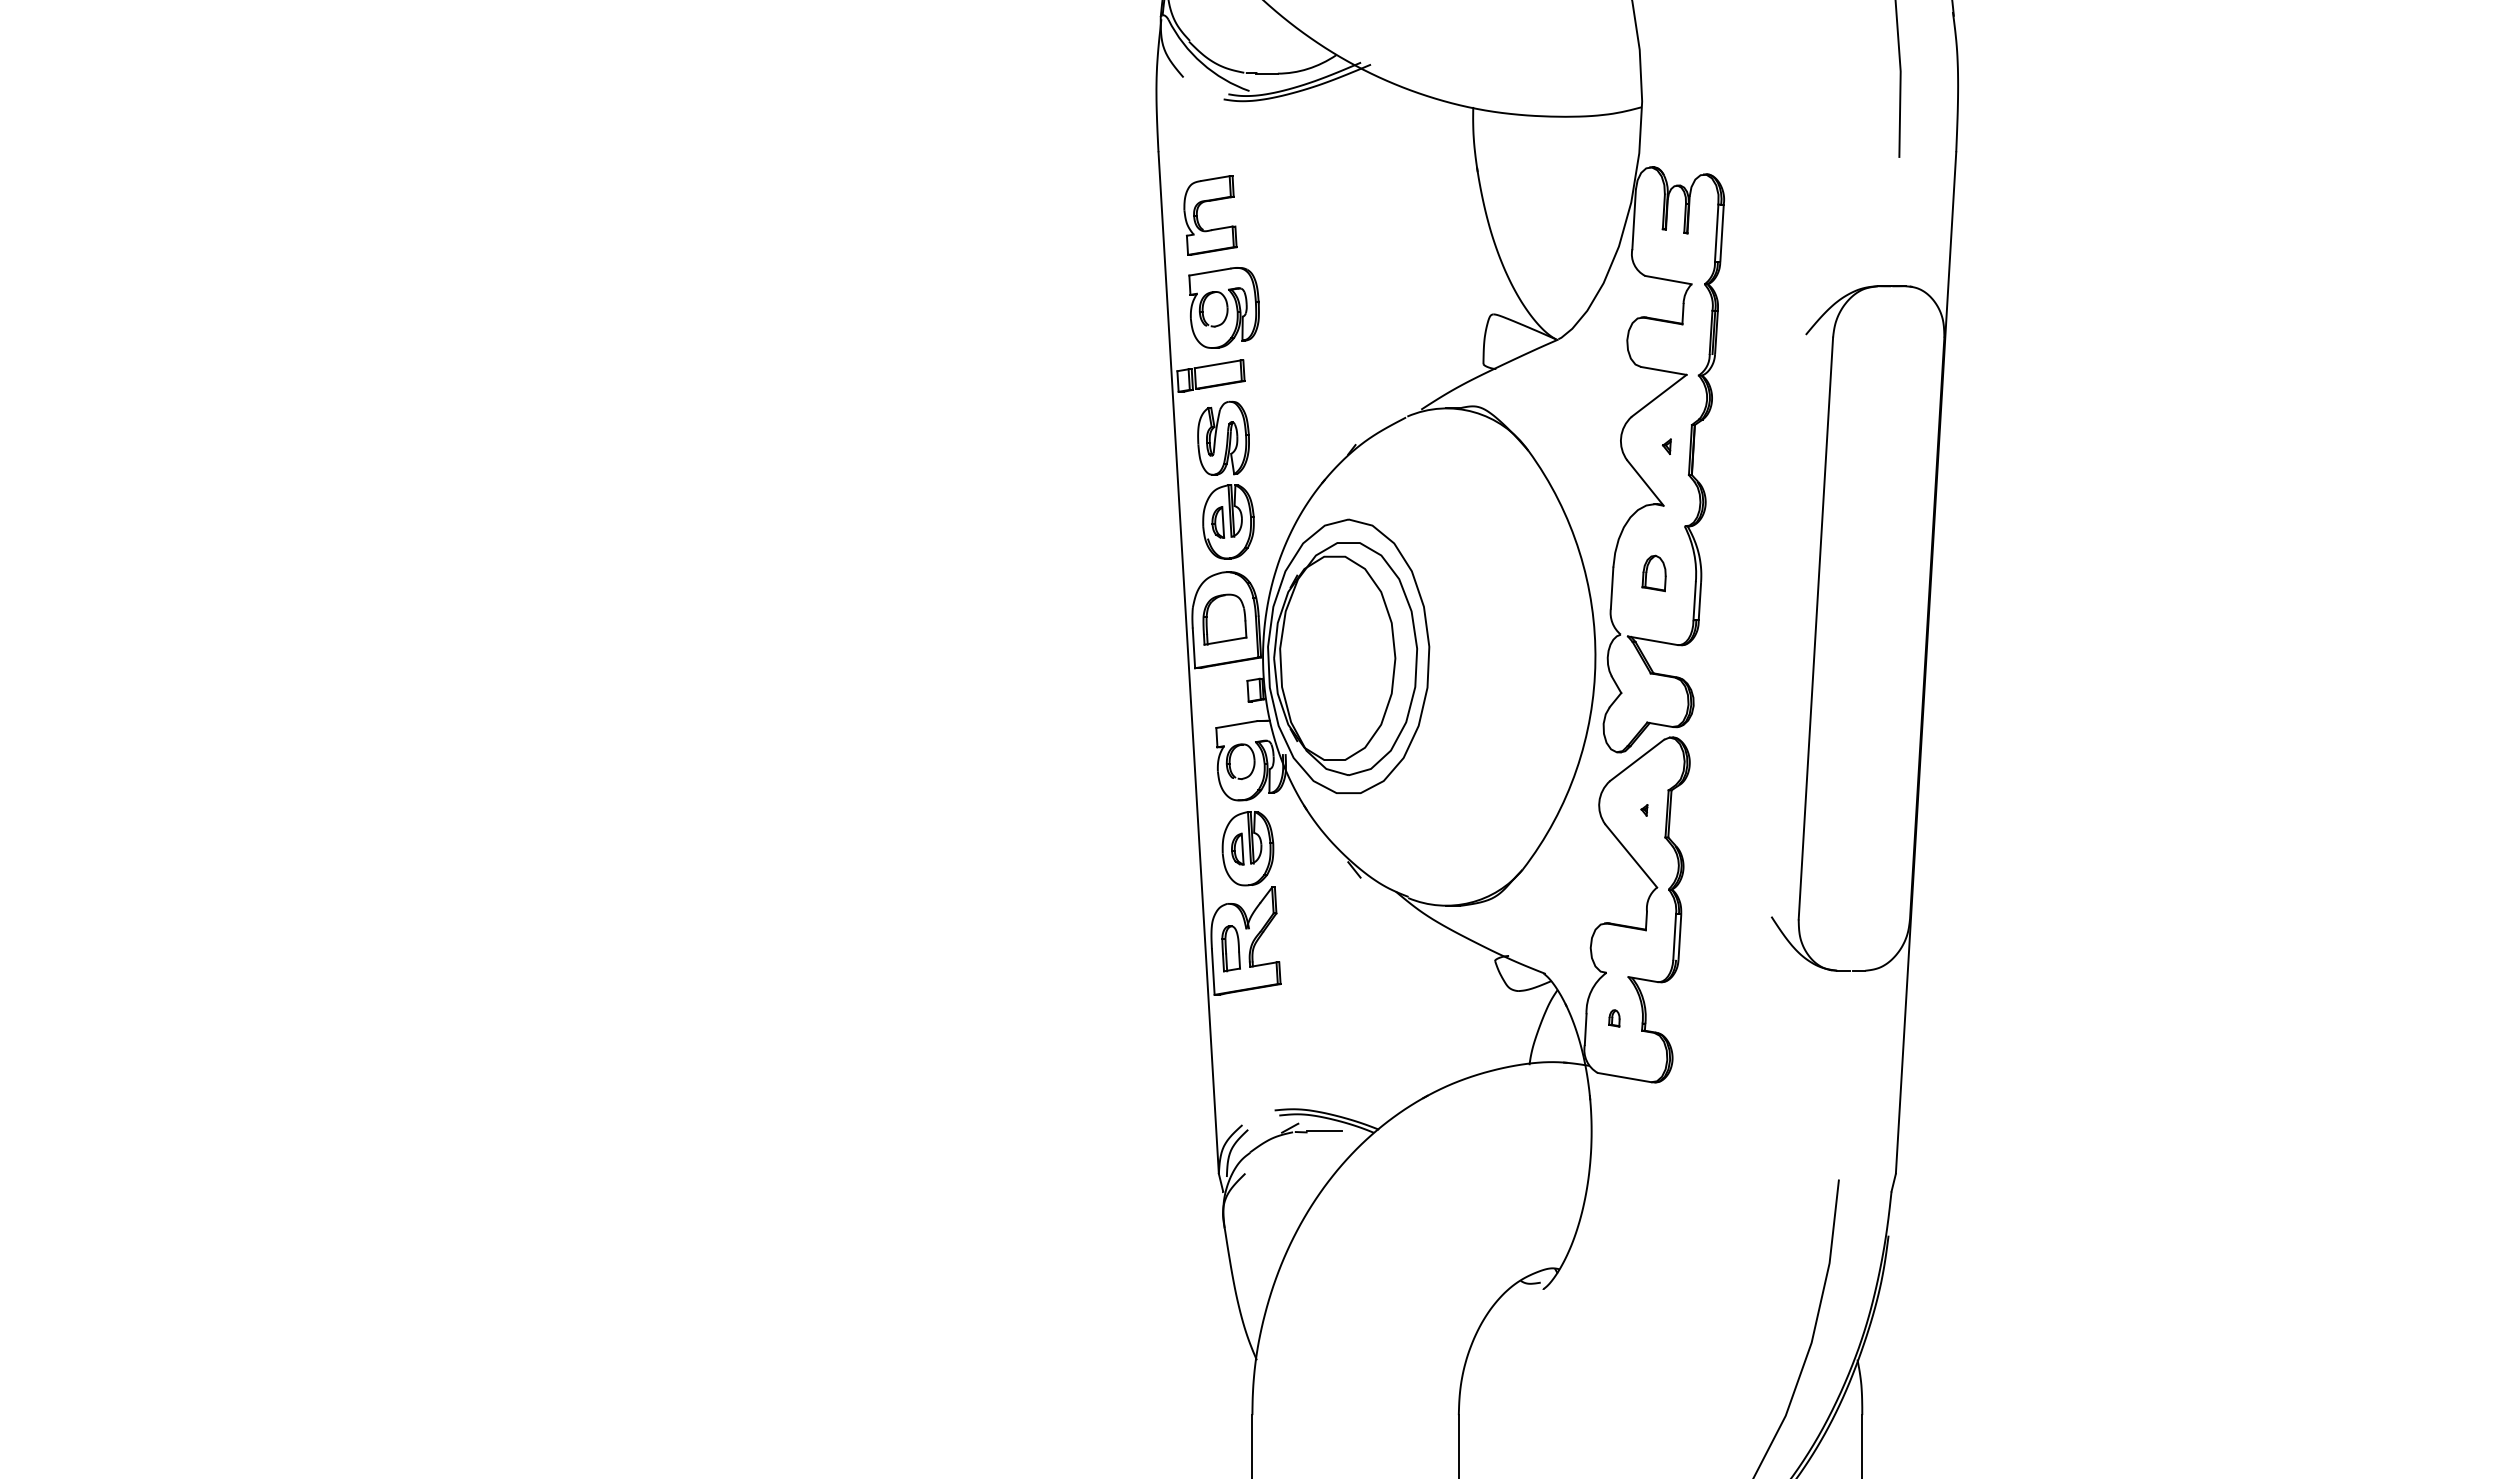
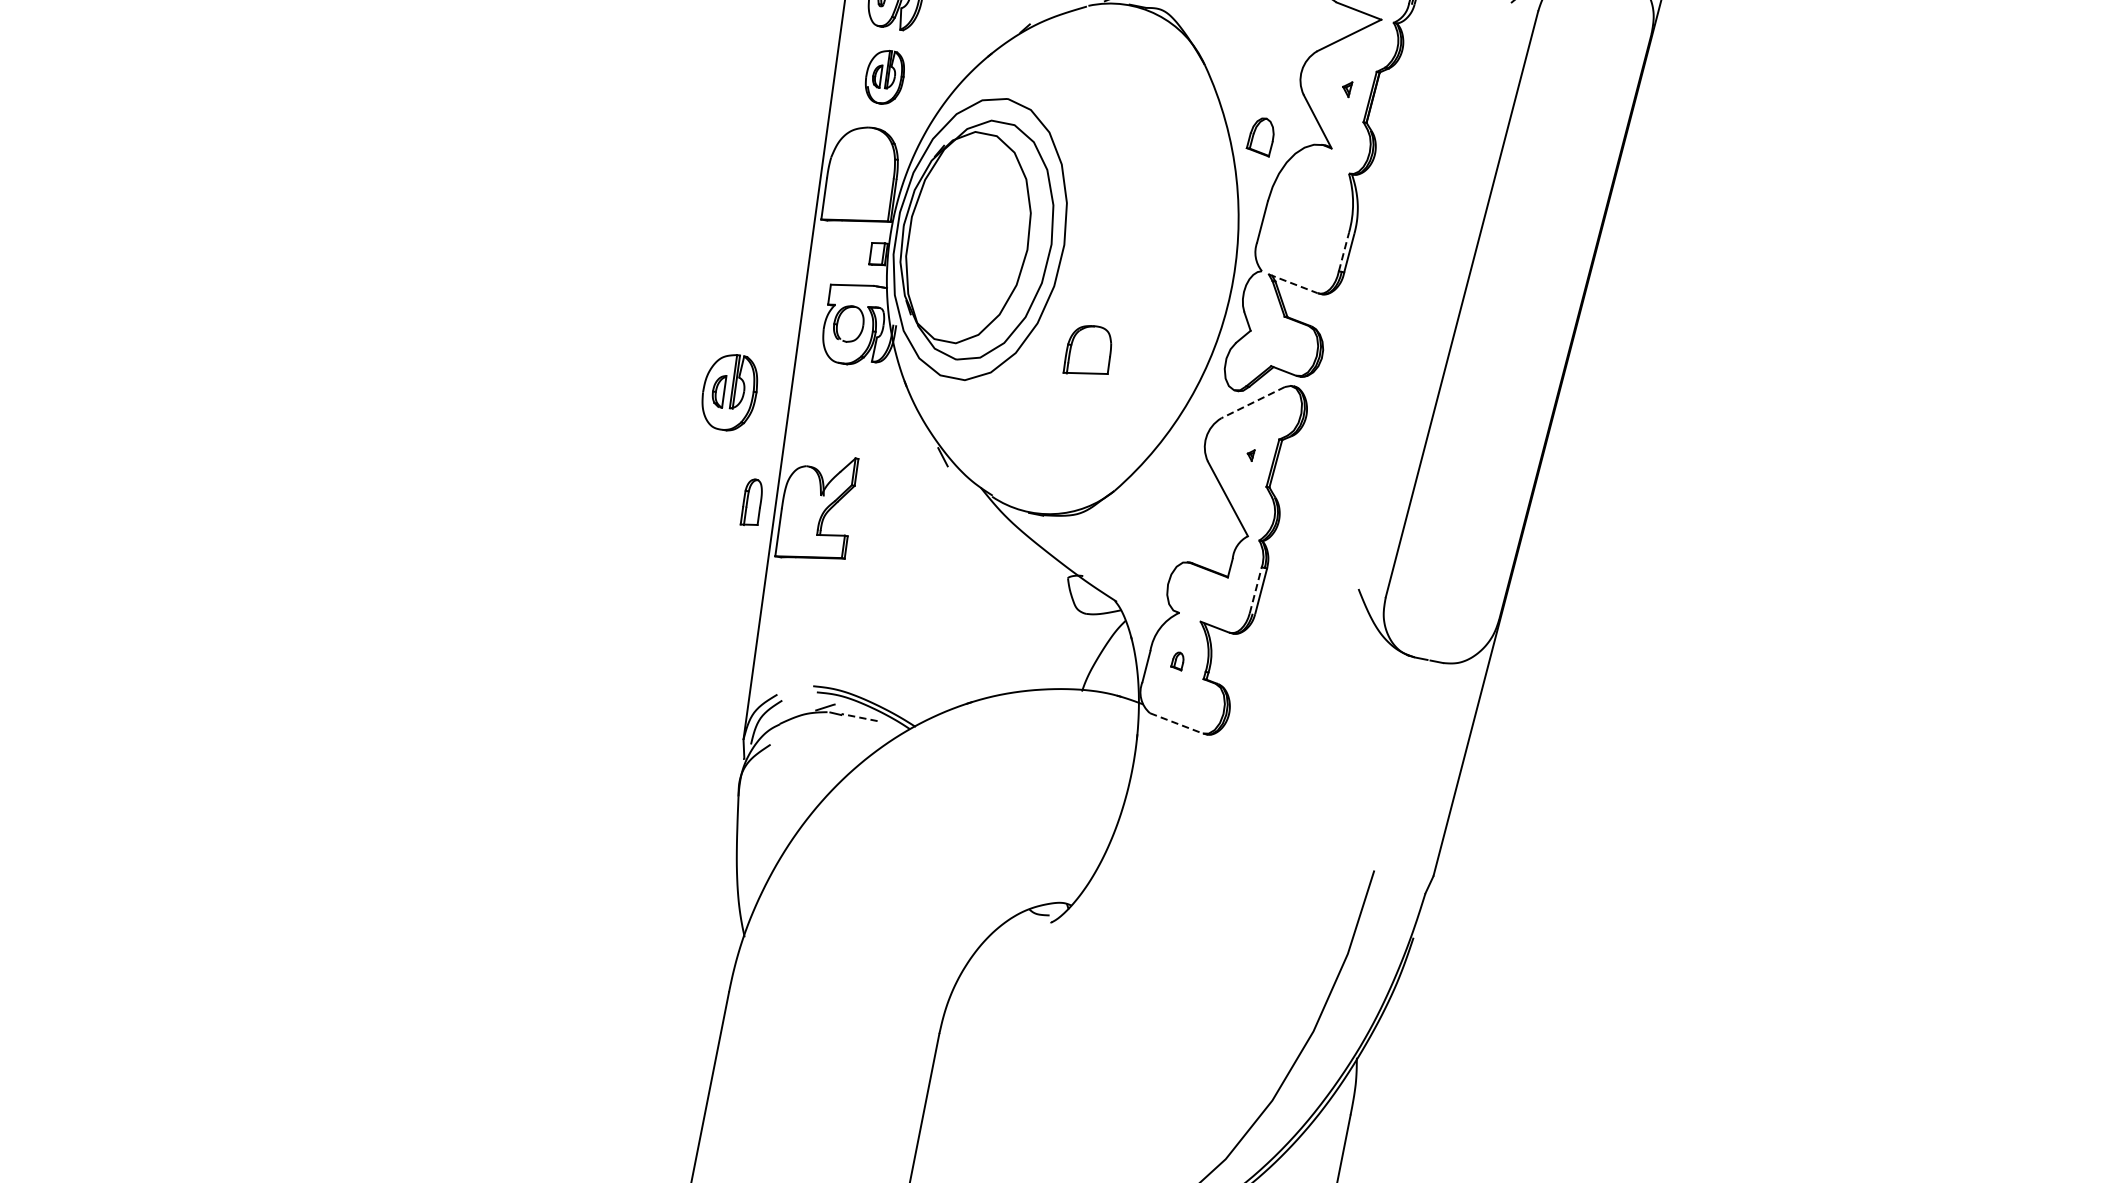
part: (1228, 521) -> (884, 76), size x0.7
part: (1653, 573) -> (1260, 136), moved
line: (1694, 600) -> (1343, 251), solid -> dashed
part: (1224, 619) -> (1089, 351), moved
line: (1653, 640) -> (1294, 283), solid -> dashed
line: (1637, 760) -> (1253, 402), solid -> dashed
part: (1247, 848) -> (729, 392), moved
line: (1674, 937) -> (1255, 590), solid -> dashed
part: (1230, 948) -> (751, 502), moved
line: (1625, 1077) -> (1177, 723), solid -> dashed
line: (1324, 1131) -> (859, 717), solid -> dashed

